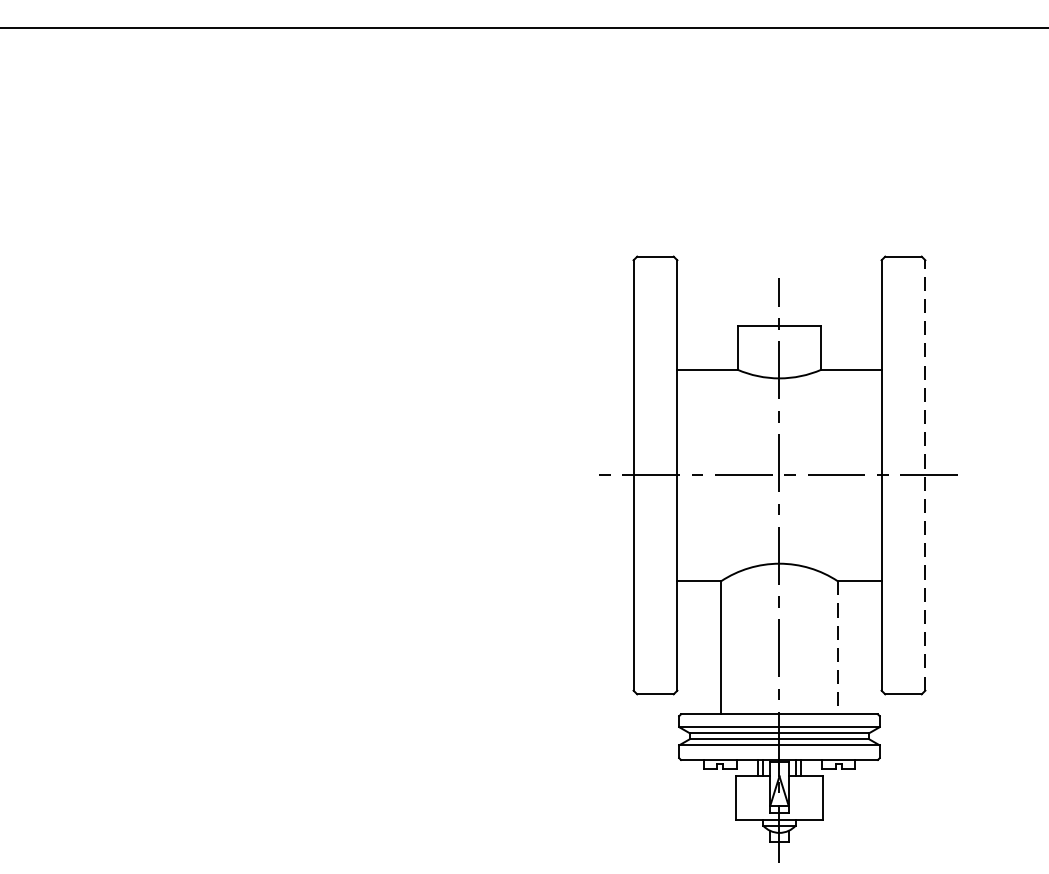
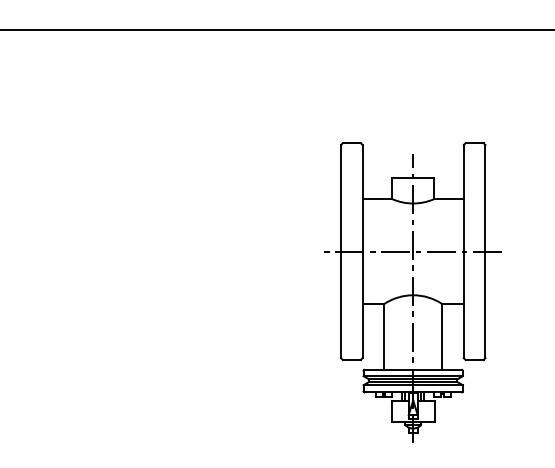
line: (925, 475) -> (485, 251), dashed -> solid
line: (838, 646) -> (442, 336), dashed -> solid

